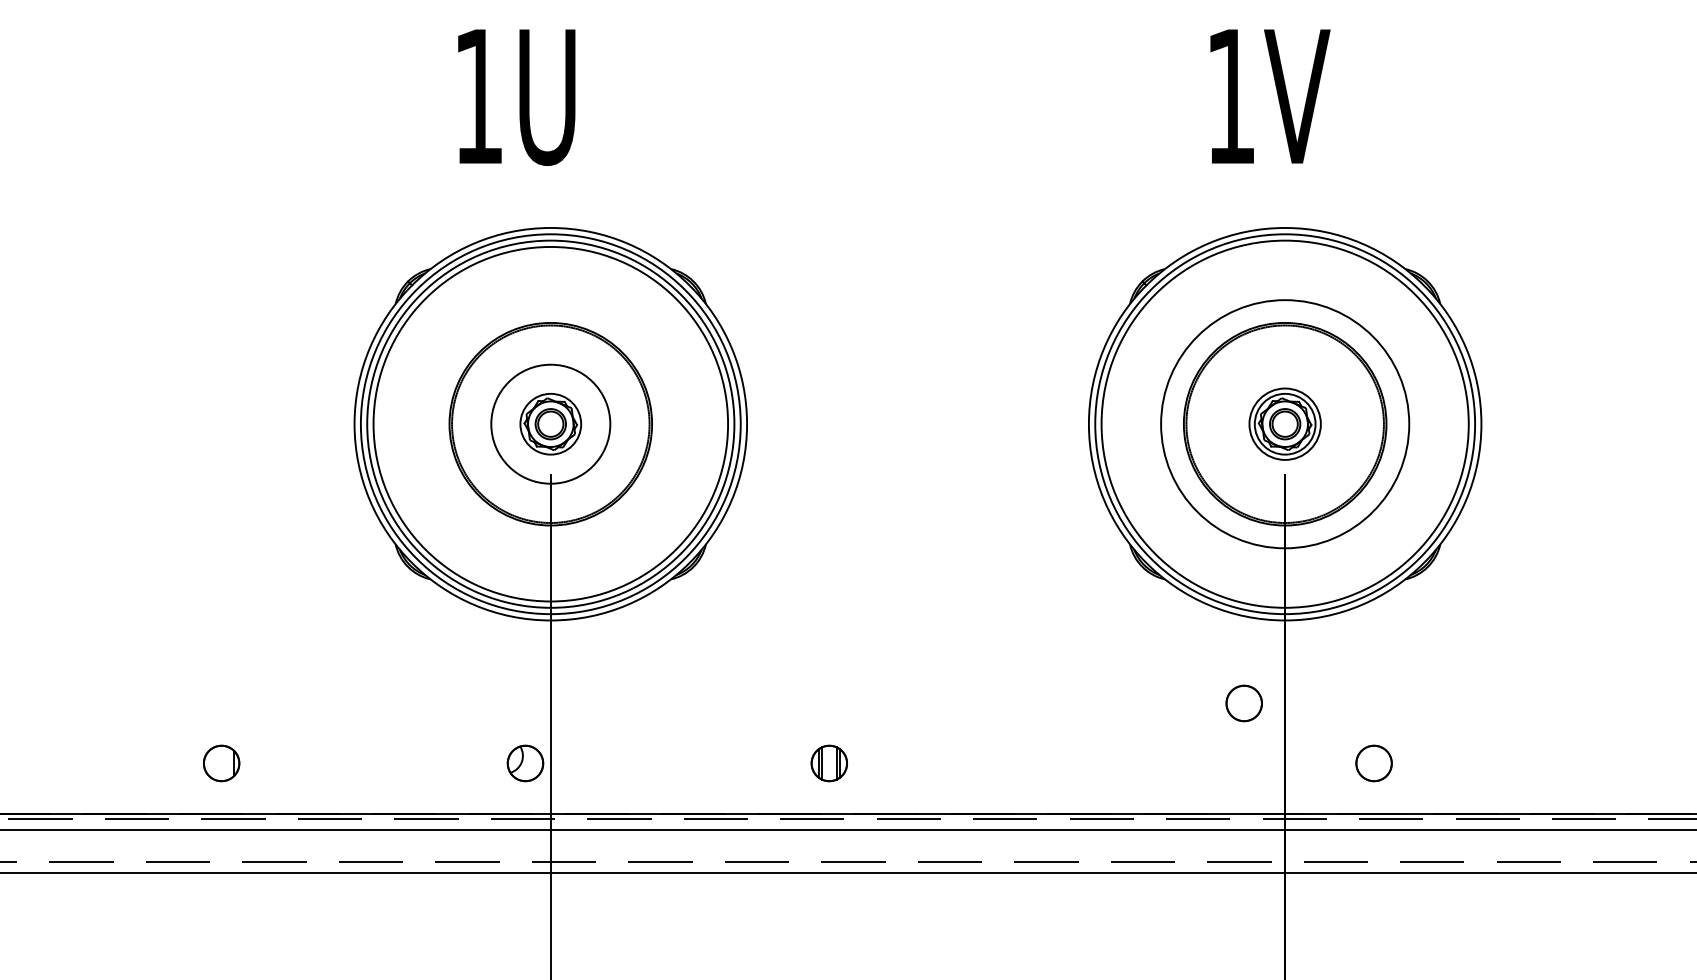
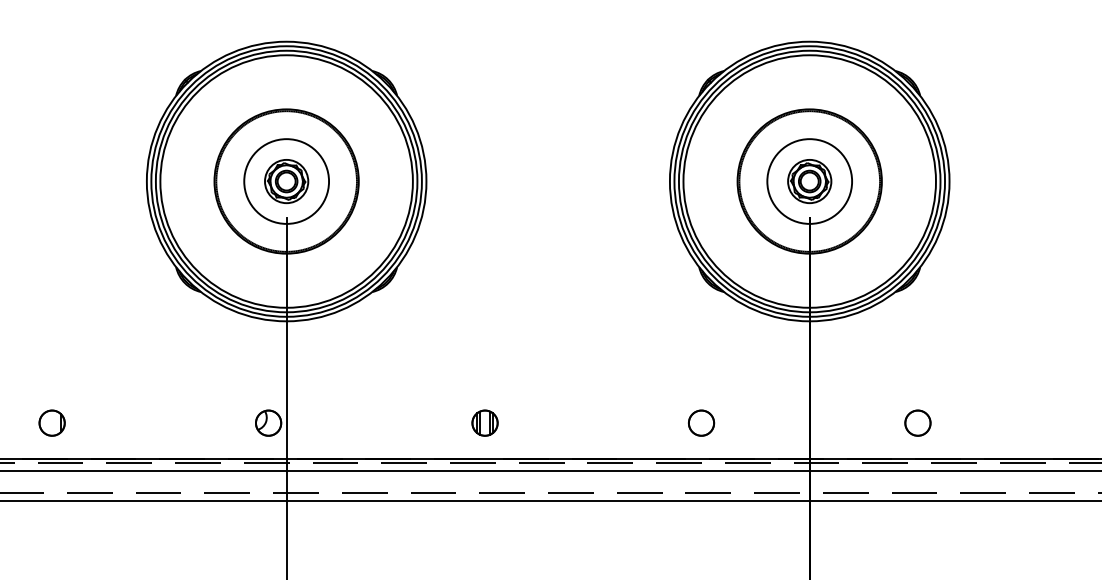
circle: (1284, 423) -> (809, 181), size x1.43
circle: (1284, 423) -> (809, 181), size x1.67
part: (1243, 703) -> (700, 423), moved
part: (1373, 763) -> (917, 423), moved

